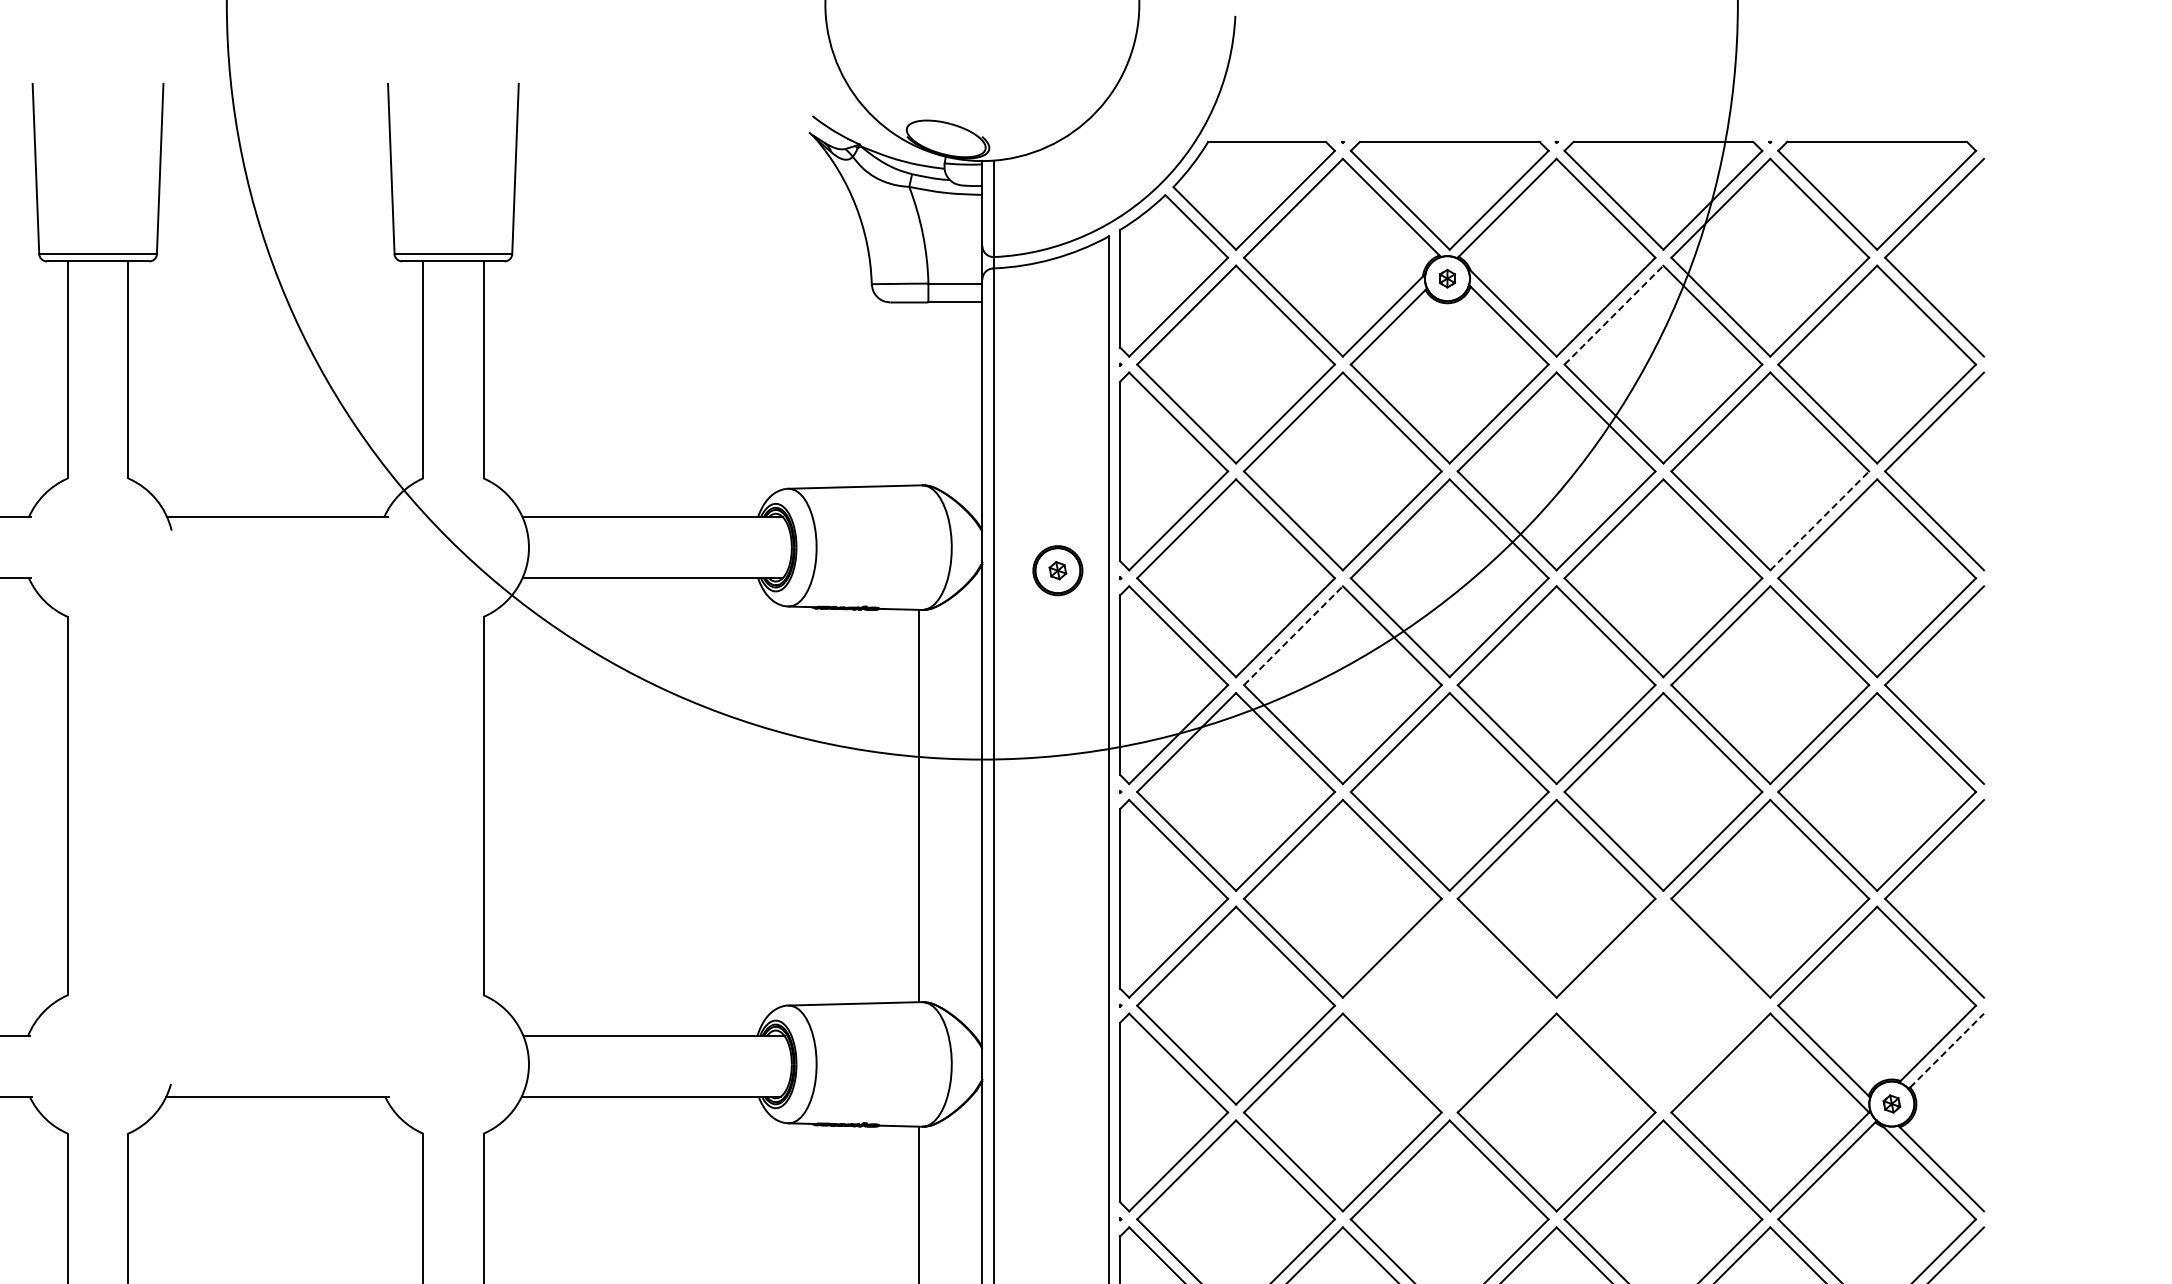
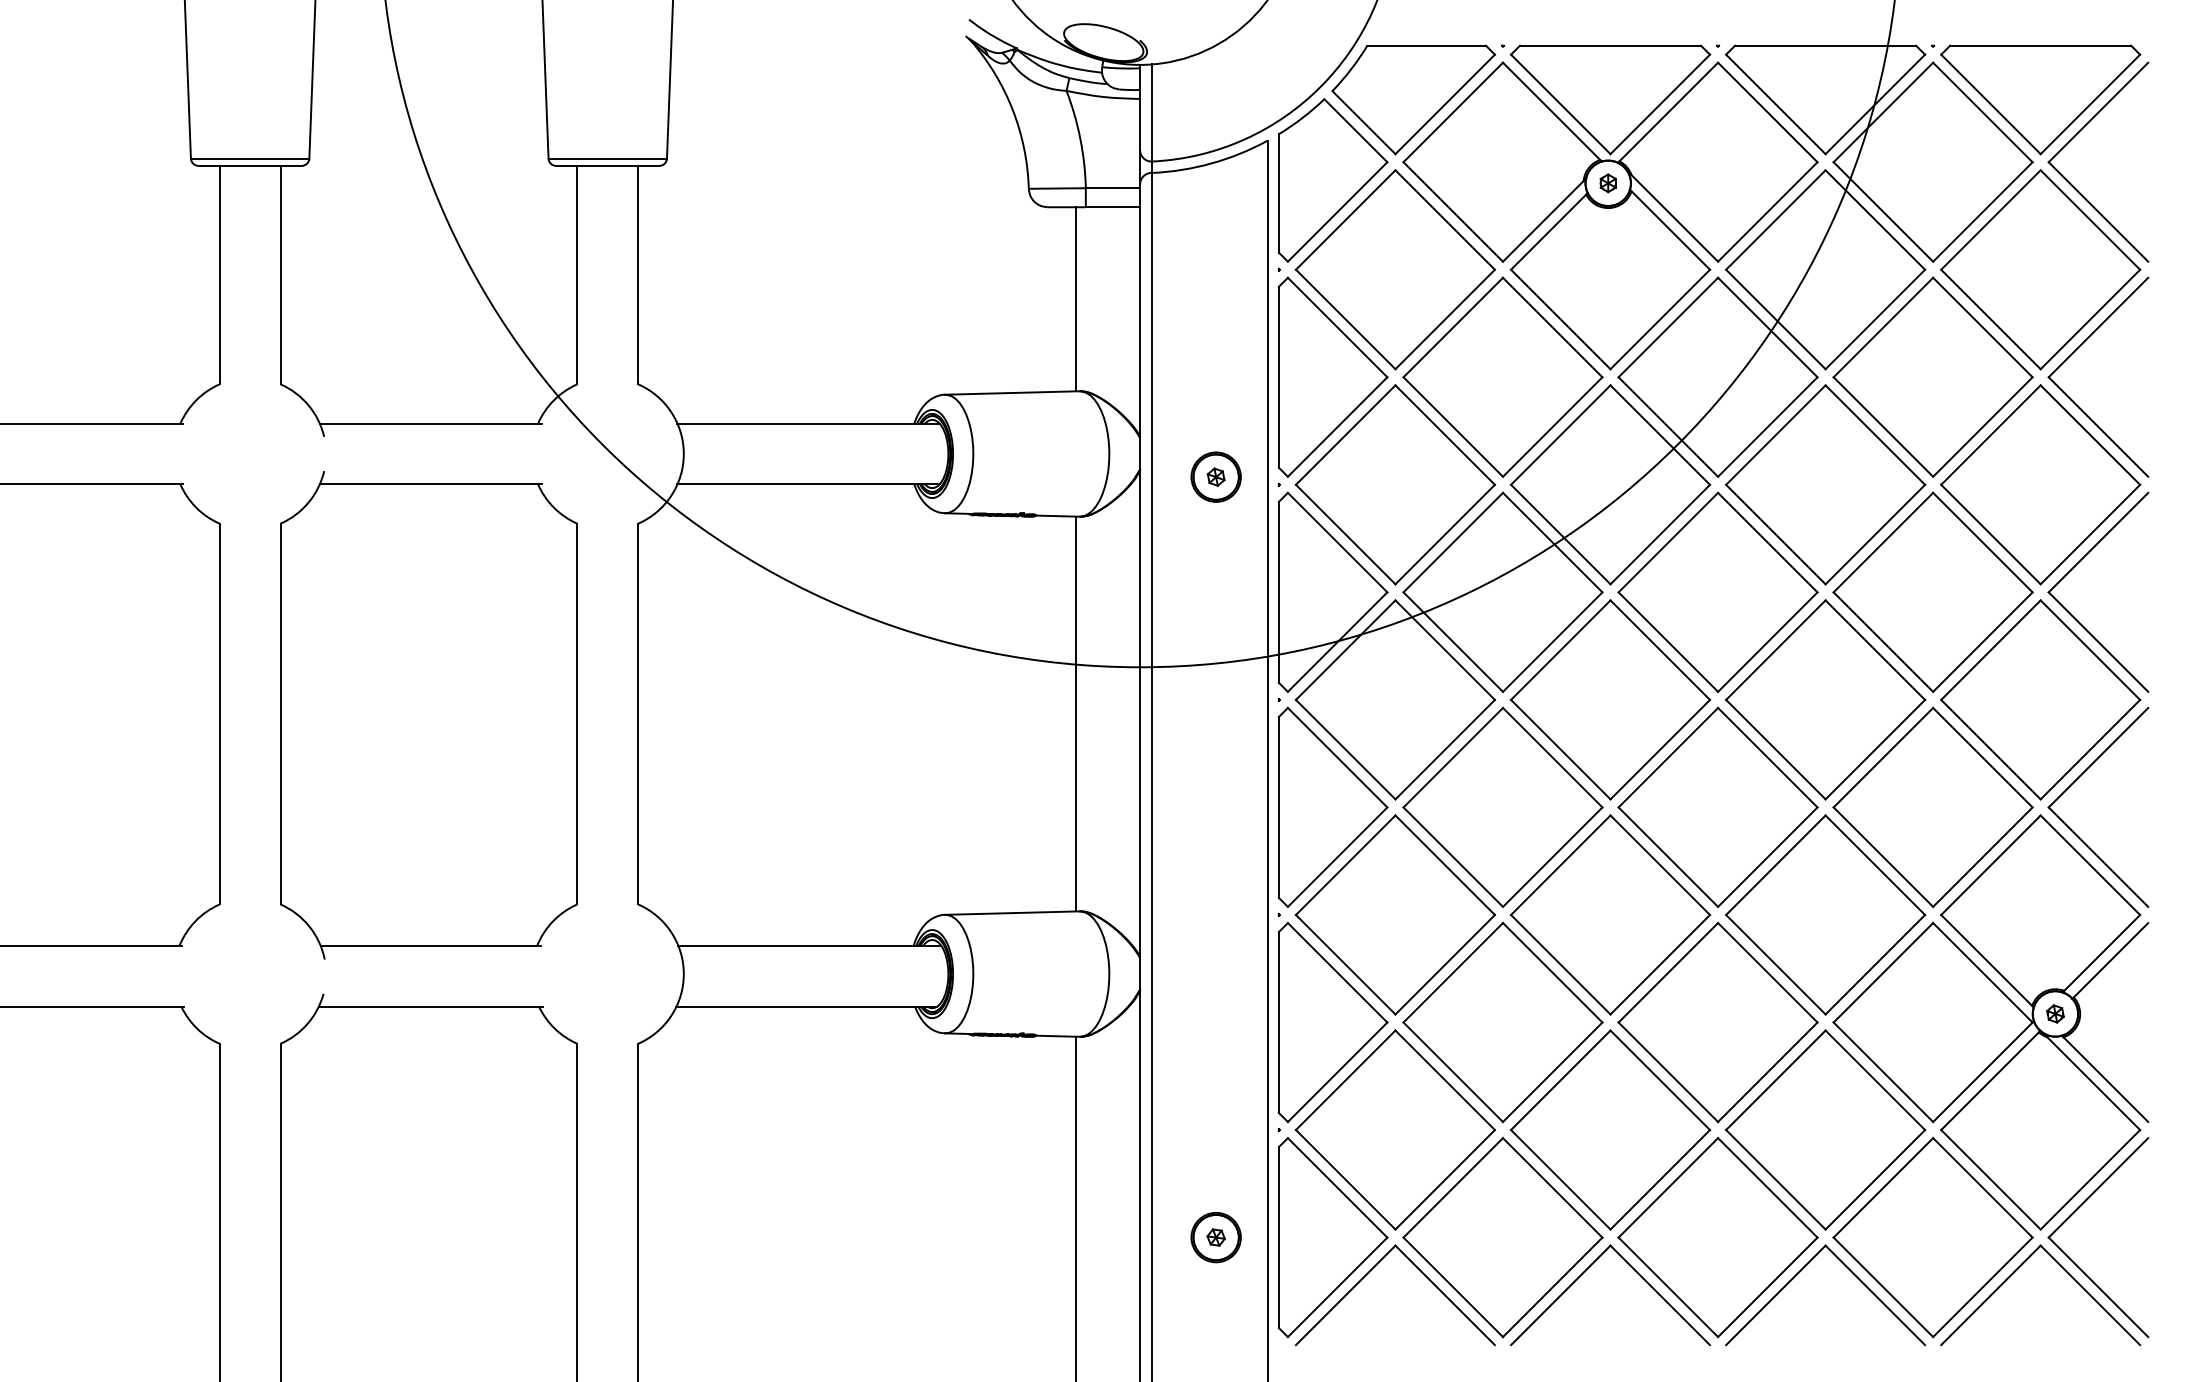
line: (1614, 314) -> (1776, 219), dashed -> solid
line: (919, 394) -> (1076, 299), added
line: (1820, 520) -> (1983, 426), dashed -> solid
line: (1293, 635) -> (1453, 542), dashed -> solid
part: (275, 807) -> (428, 715), added
part: (1449, 1005) -> (1610, 914), added
part: (1663, 1005) -> (1825, 914), added
line: (1947, 1050) -> (2111, 960), dashed -> solid

